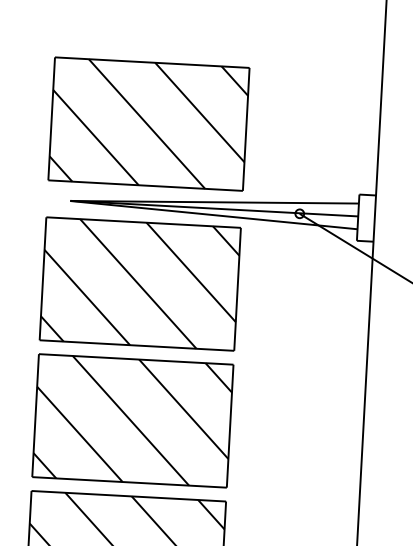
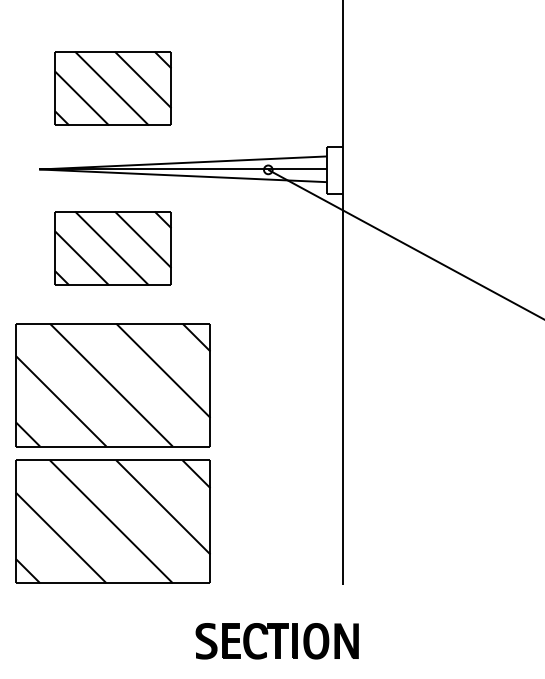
part: (148, 123) -> (112, 88), size x0.6
part: (139, 284) -> (112, 248), size x0.6

